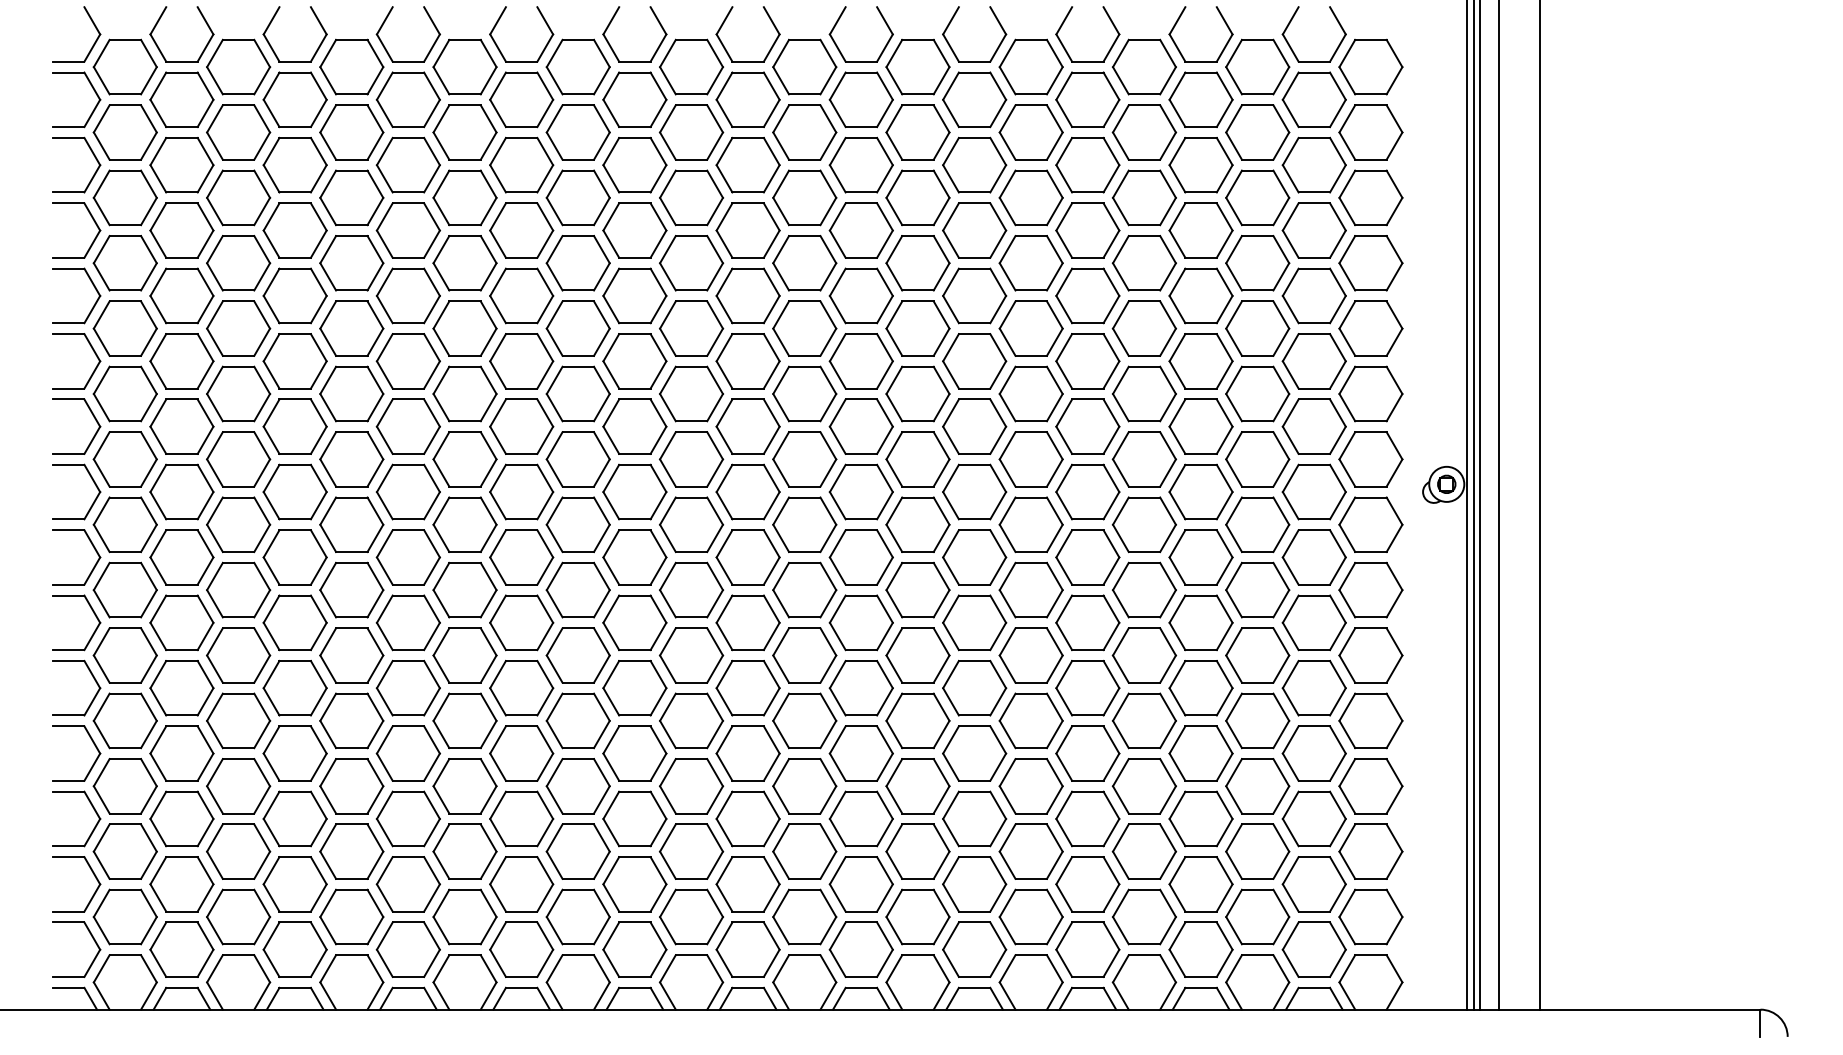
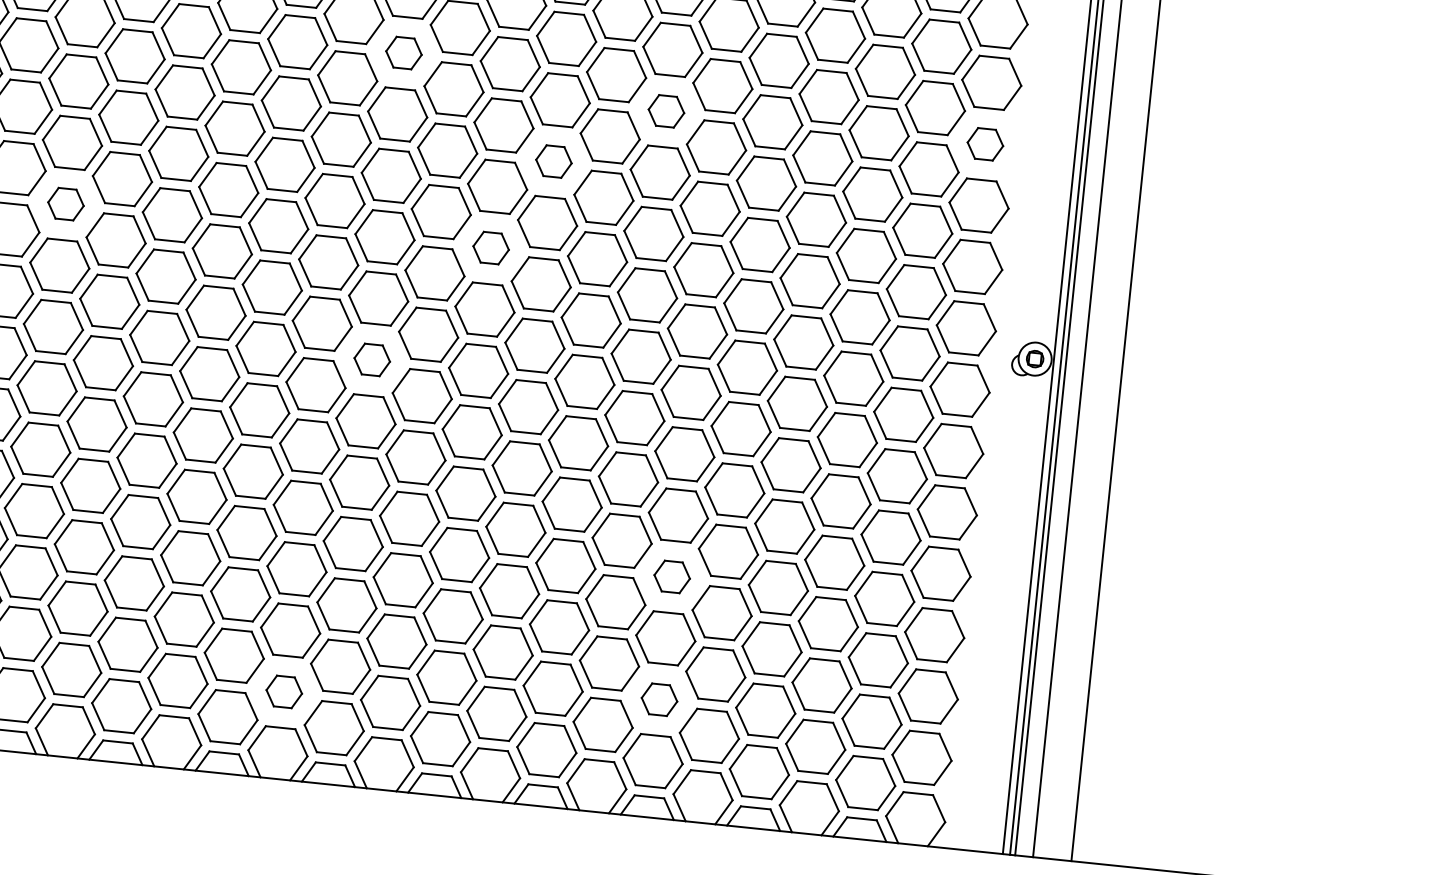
part: (747, 230) -> (403, 53), size x0.6
part: (1030, 263) -> (665, 111), size x0.6
part: (1370, 263) -> (984, 144), size x0.6
part: (917, 328) -> (553, 161), size x0.6
part: (407, 426) -> (65, 203), size x0.6
part: (860, 426) -> (490, 247), size x0.6
part: (747, 557) -> (371, 359), size x0.6
part: (1087, 753) -> (671, 576), size x0.6
part: (1087, 884) -> (659, 699), size x0.6
part: (691, 916) -> (284, 691), size x0.6

